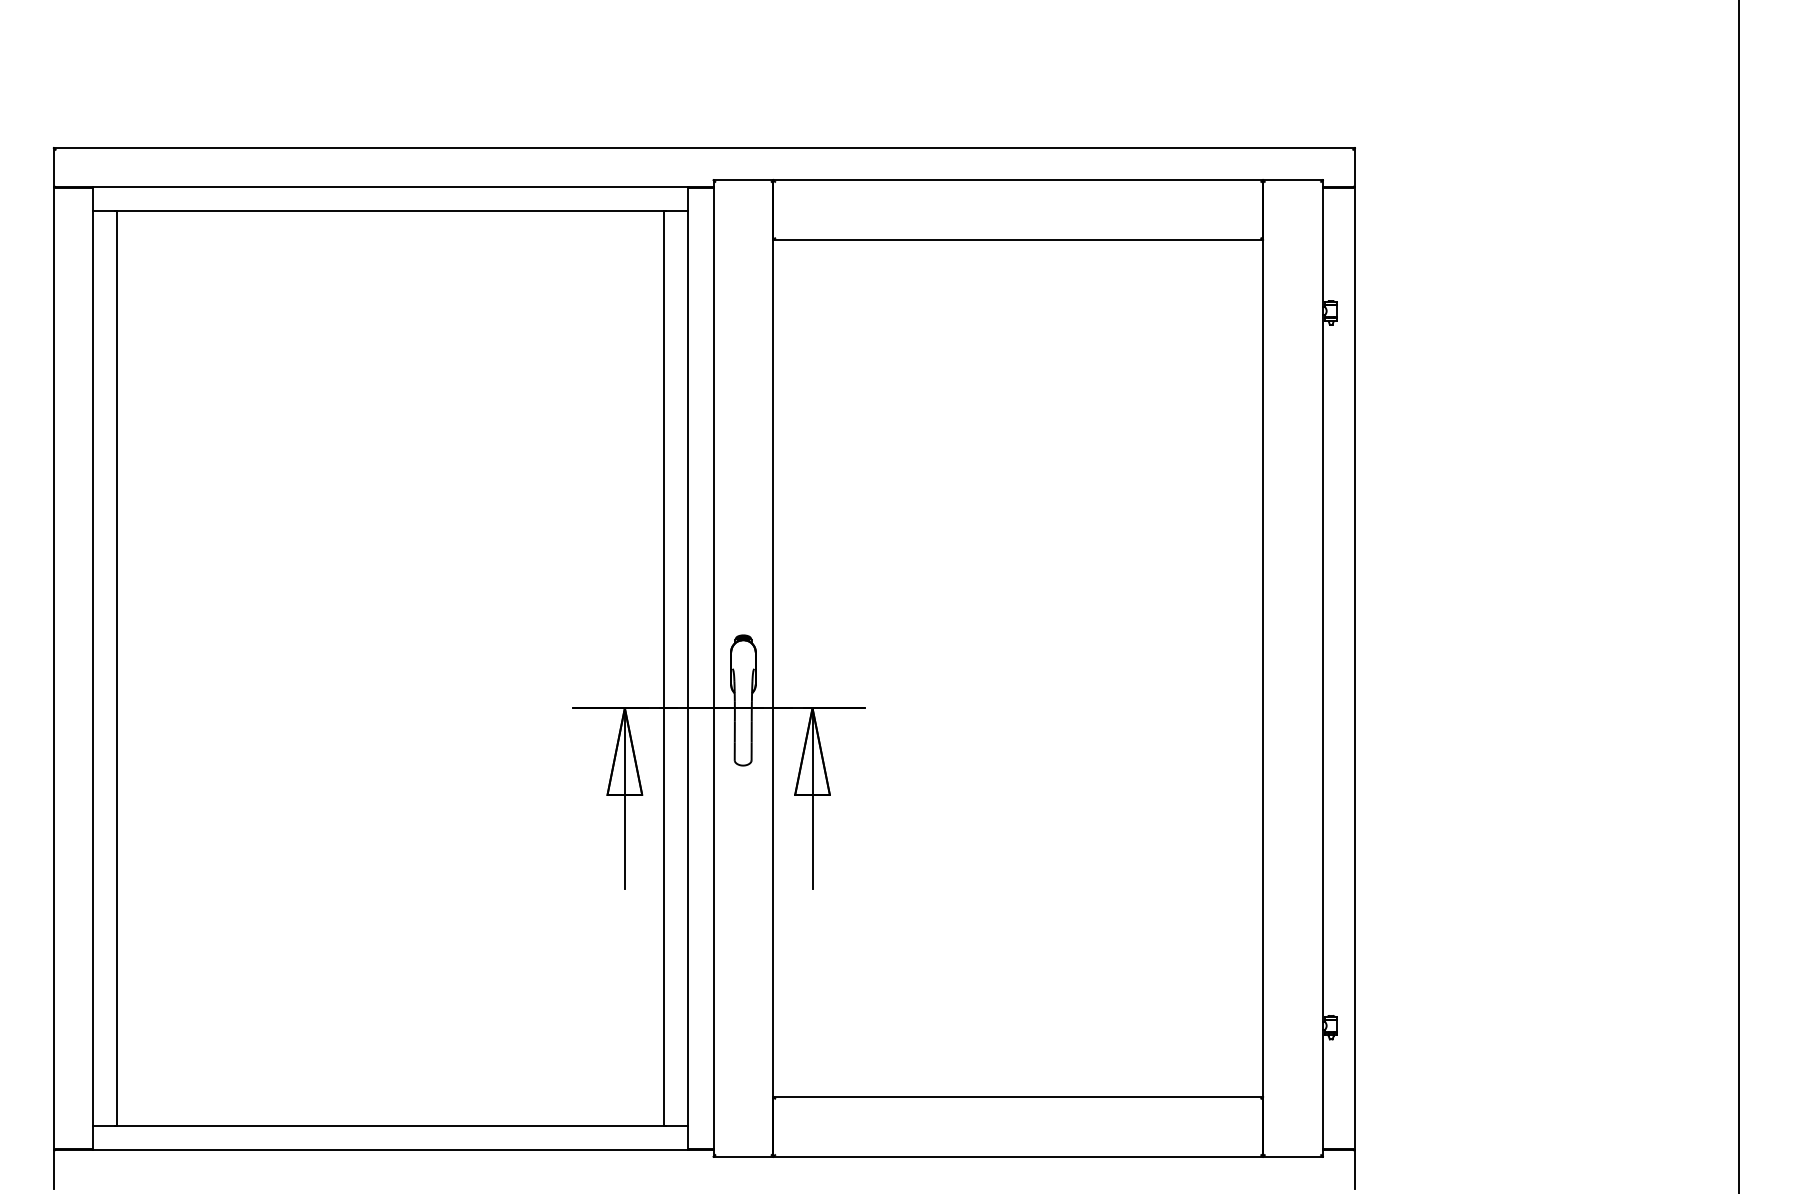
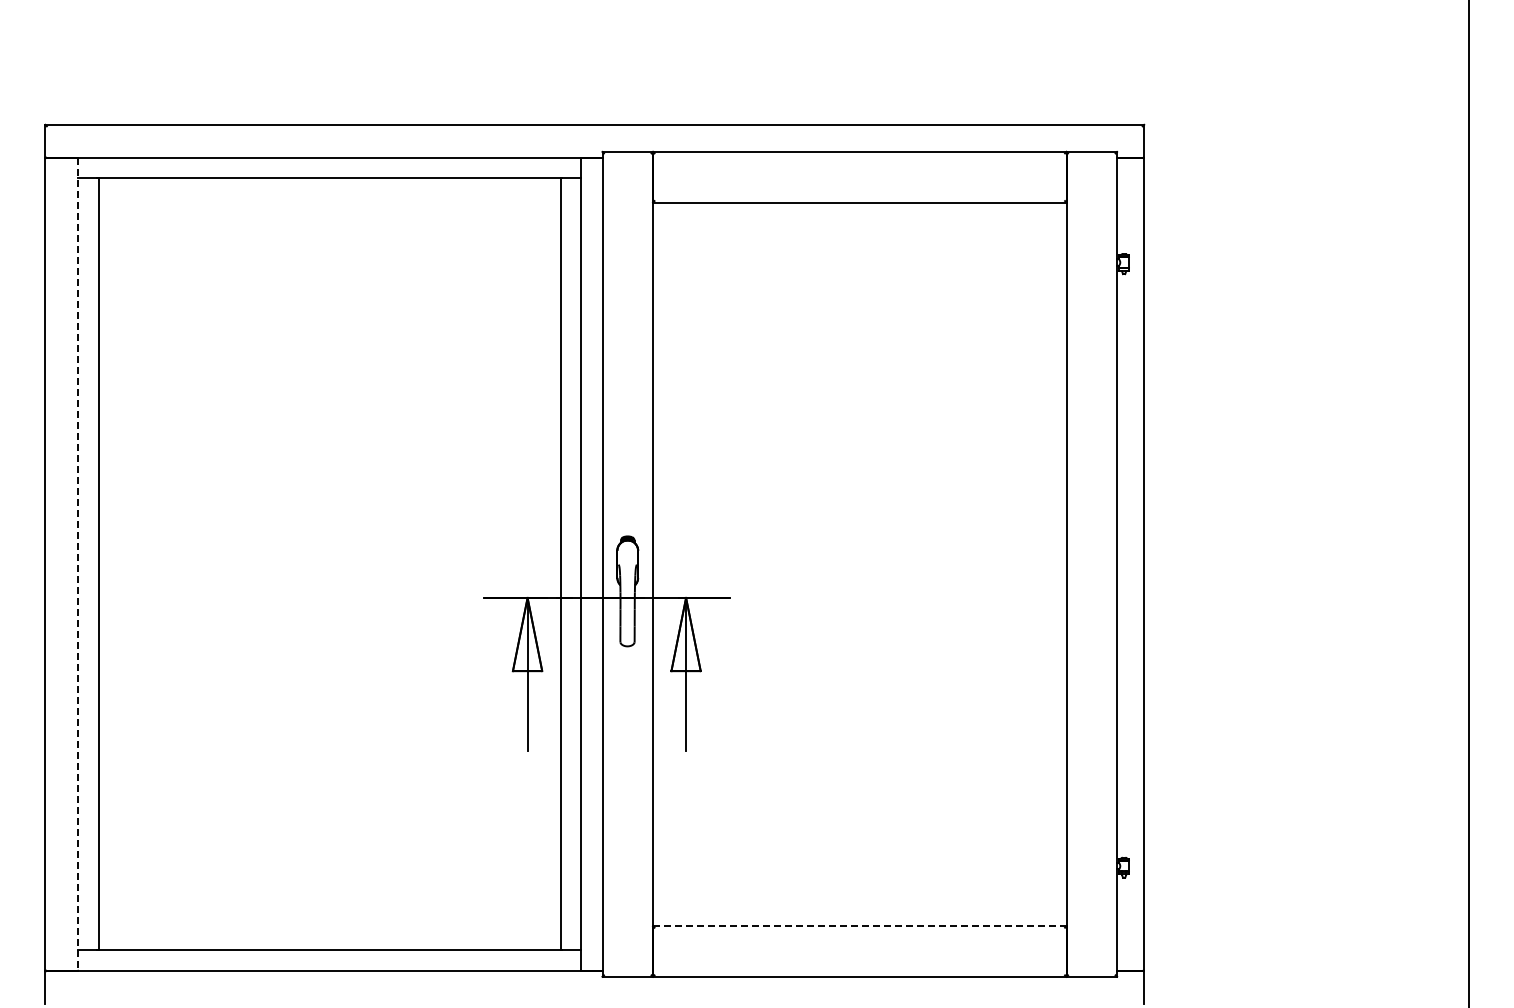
line: (93, 668) -> (78, 564), solid -> dashed
line: (1017, 1097) -> (859, 926), solid -> dashed

